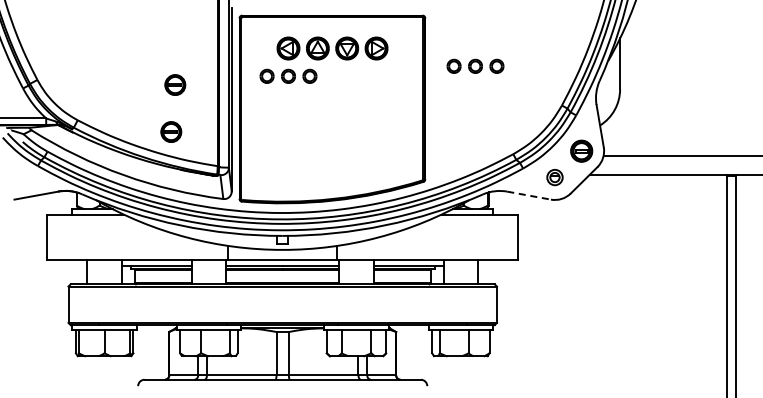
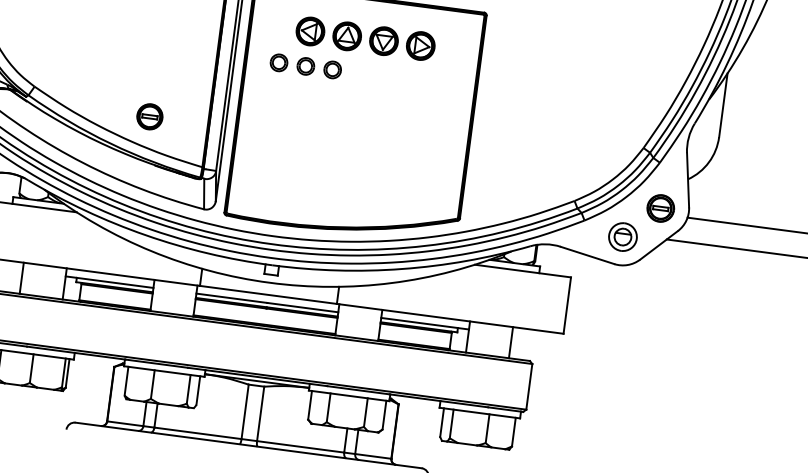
part: (475, 65) -> (541, 83), removed
part: (175, 84) -> (162, 57), removed
part: (554, 177) -> (622, 236), size x1.43
line: (529, 195) -> (588, 255), dashed -> solid

